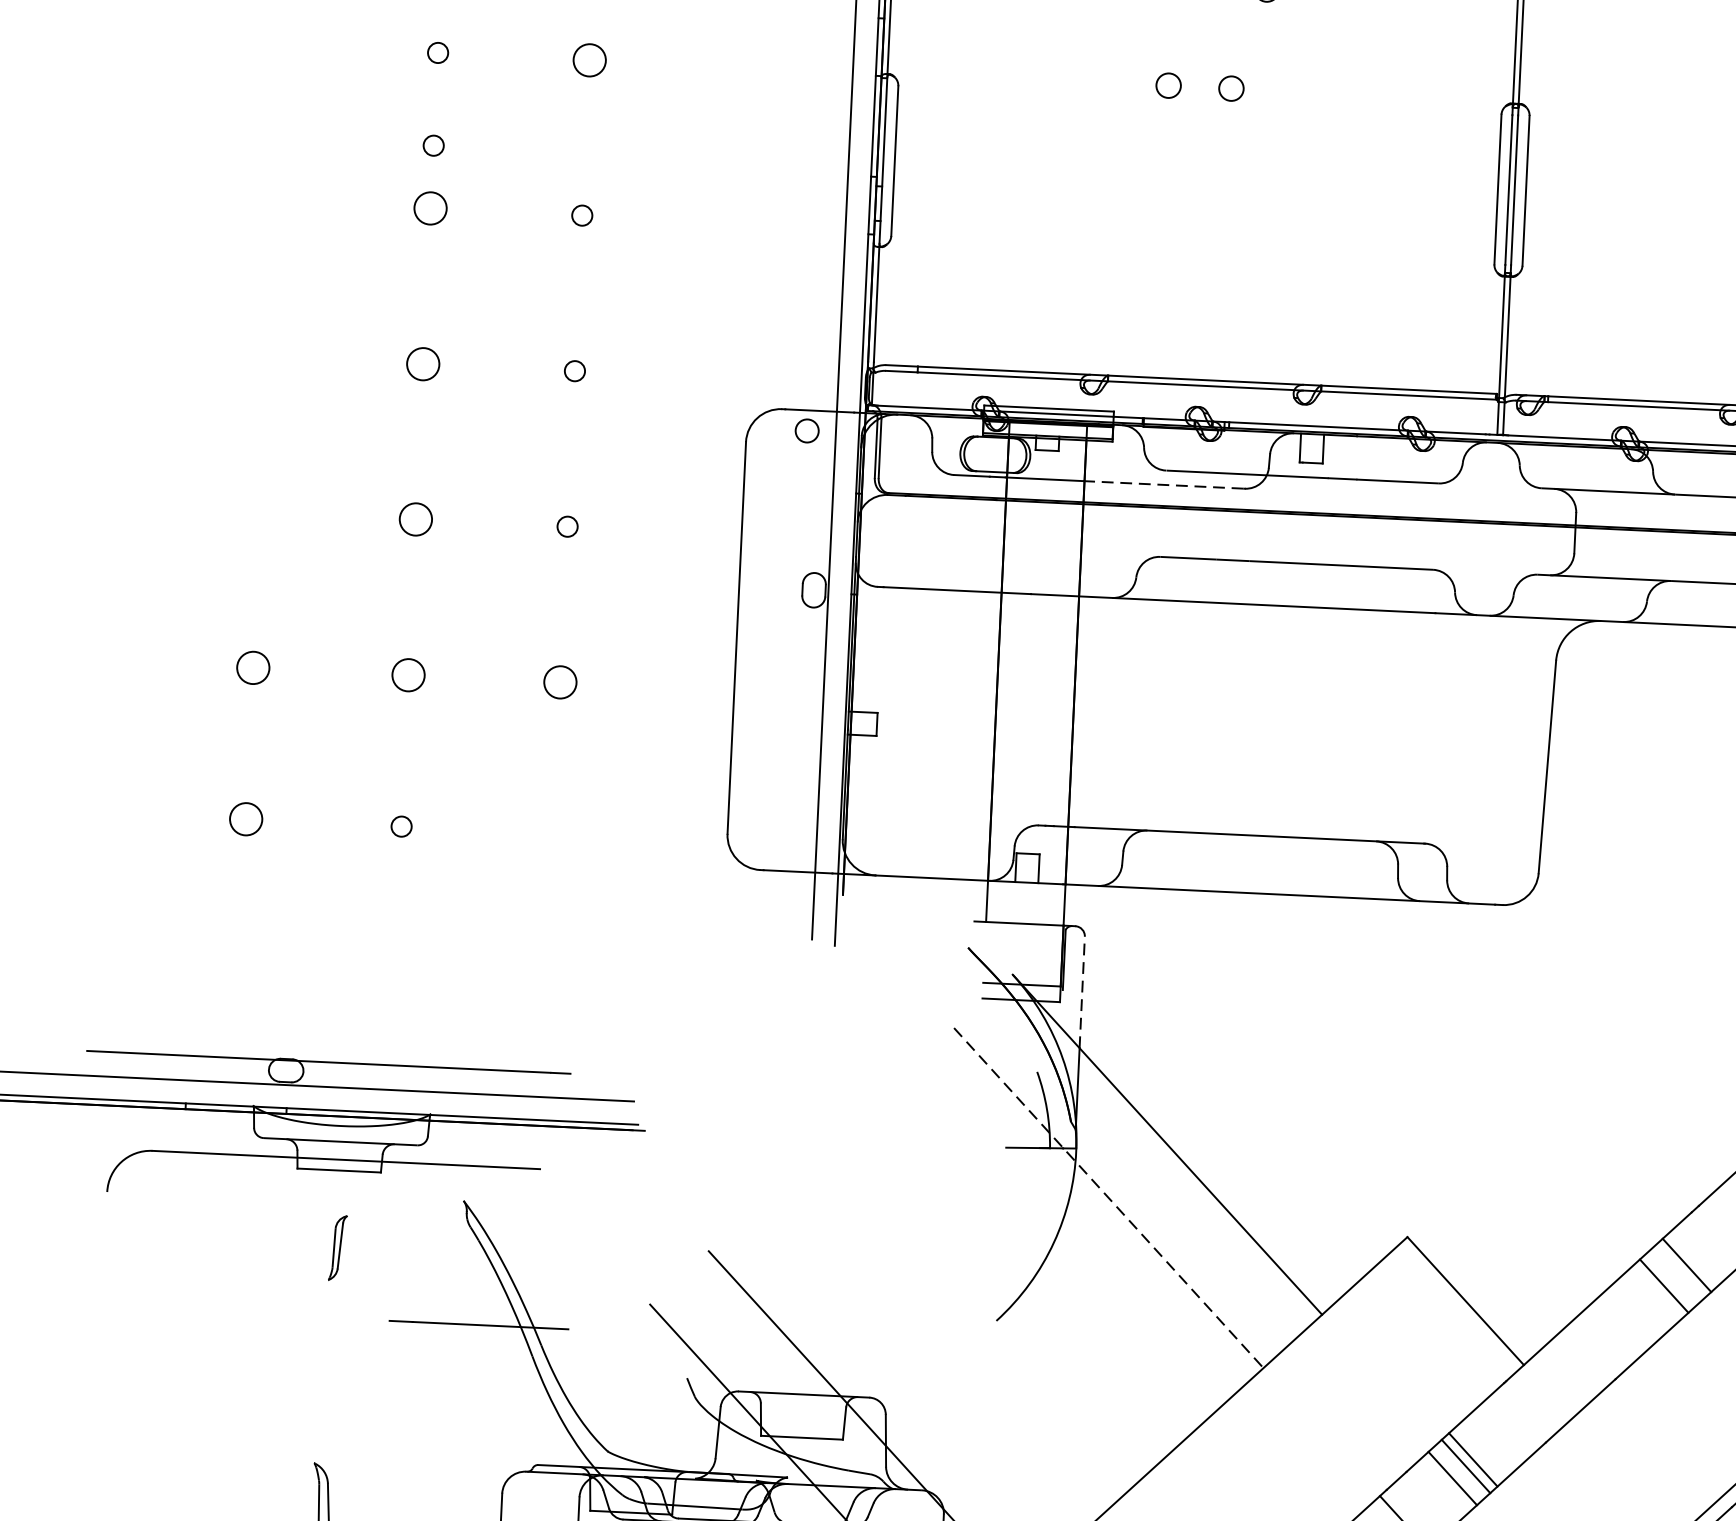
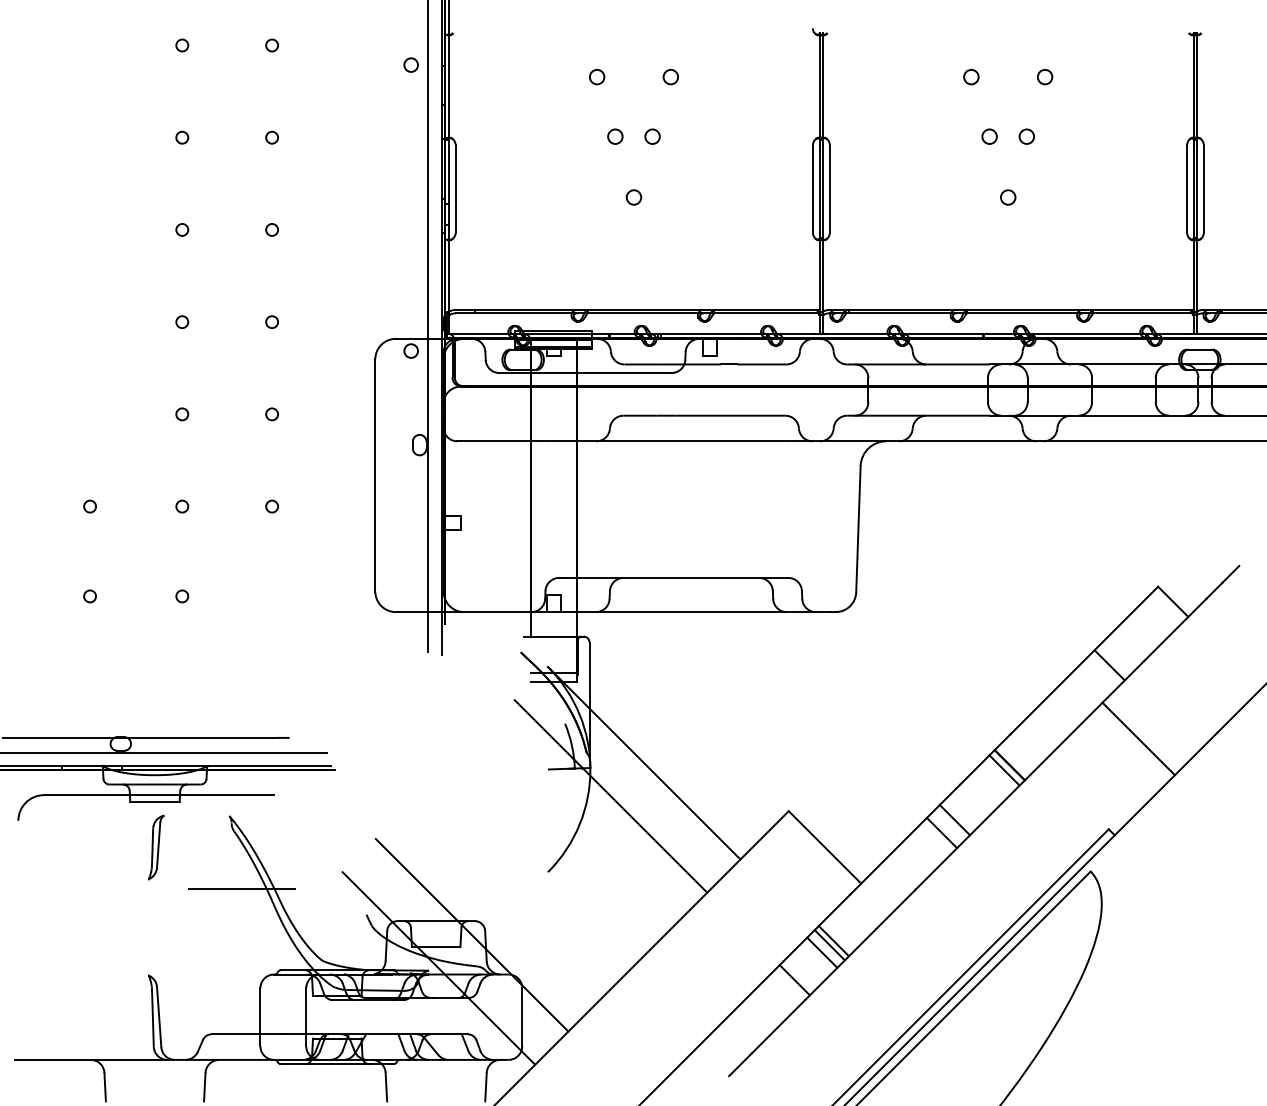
circle: (588, 59) -> (271, 137), size x0.62
circle: (434, 145) -> (182, 192), removed
circle: (1194, 189) -> (633, 197), added
circle: (431, 207) -> (182, 229), size x0.62
circle: (423, 362) -> (182, 321), size x0.62
line: (1163, 485) -> (623, 373), dashed -> solid
circle: (416, 519) -> (182, 414), size x0.62
circle: (252, 667) -> (89, 506), size x0.62
circle: (409, 674) -> (182, 506), size x0.62
circle: (559, 682) -> (271, 506), size x0.62
circle: (245, 819) -> (89, 596), size x0.62
line: (1082, 992) -> (589, 675), dashed -> solid
line: (1109, 1198) -> (611, 796), dashed -> solid
part: (338, 1248) -> (156, 847), size x1.67

